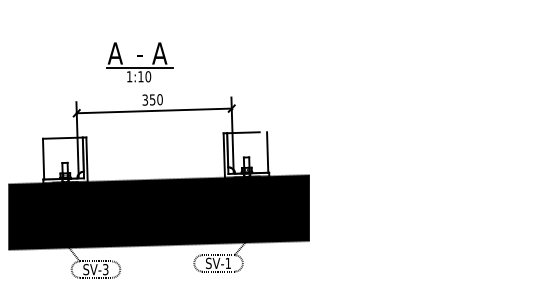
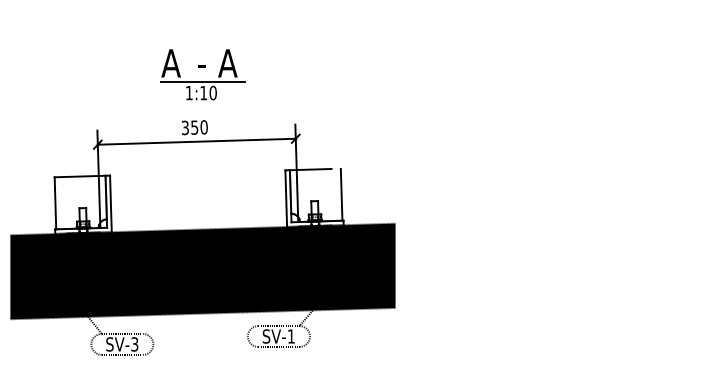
part: (139, 56) -> (202, 67), moved

